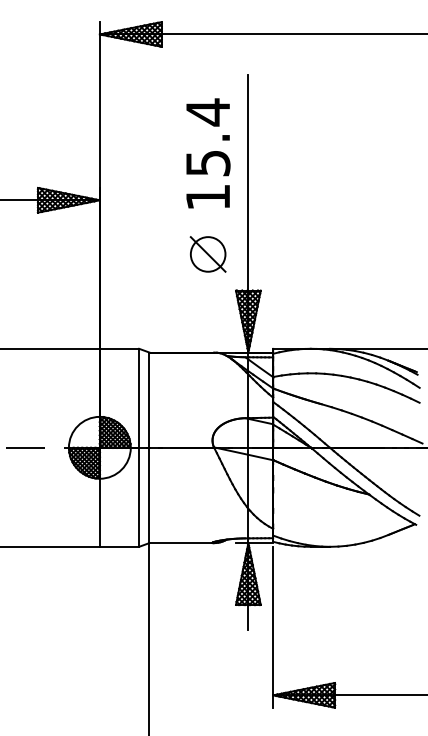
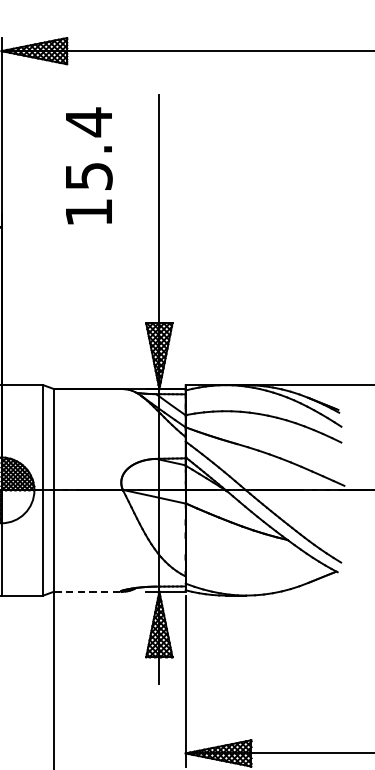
text: (208, 153) -> (89, 165), moved
part: (207, 254) -> (115, 284), removed
line: (182, 543) -> (89, 592), solid -> dashed

